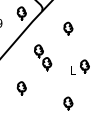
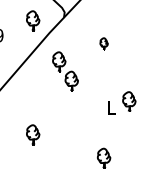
part: (68, 28) -> (104, 43), size x0.6
part: (43, 57) -> (66, 70), moved

